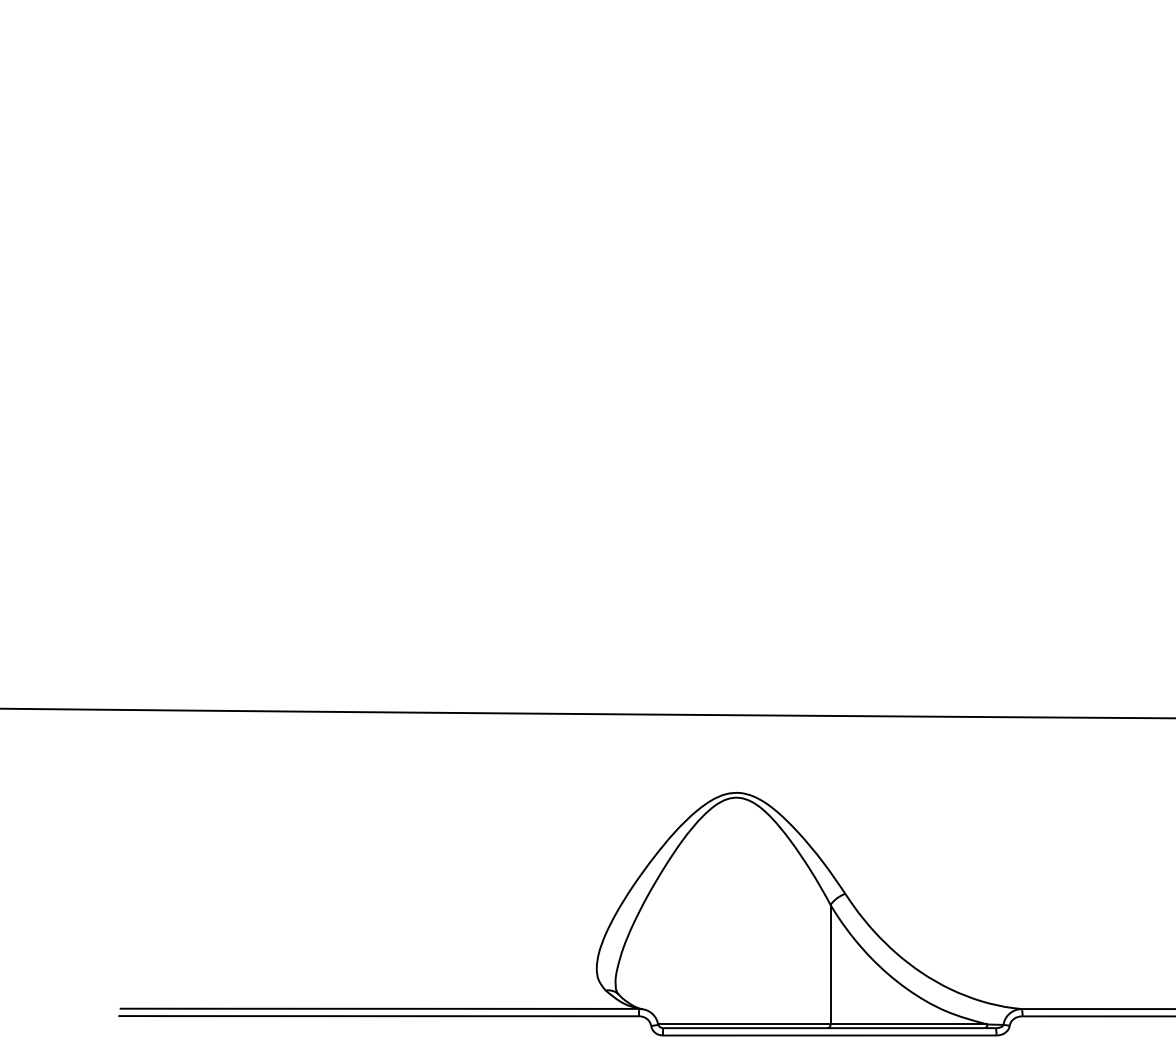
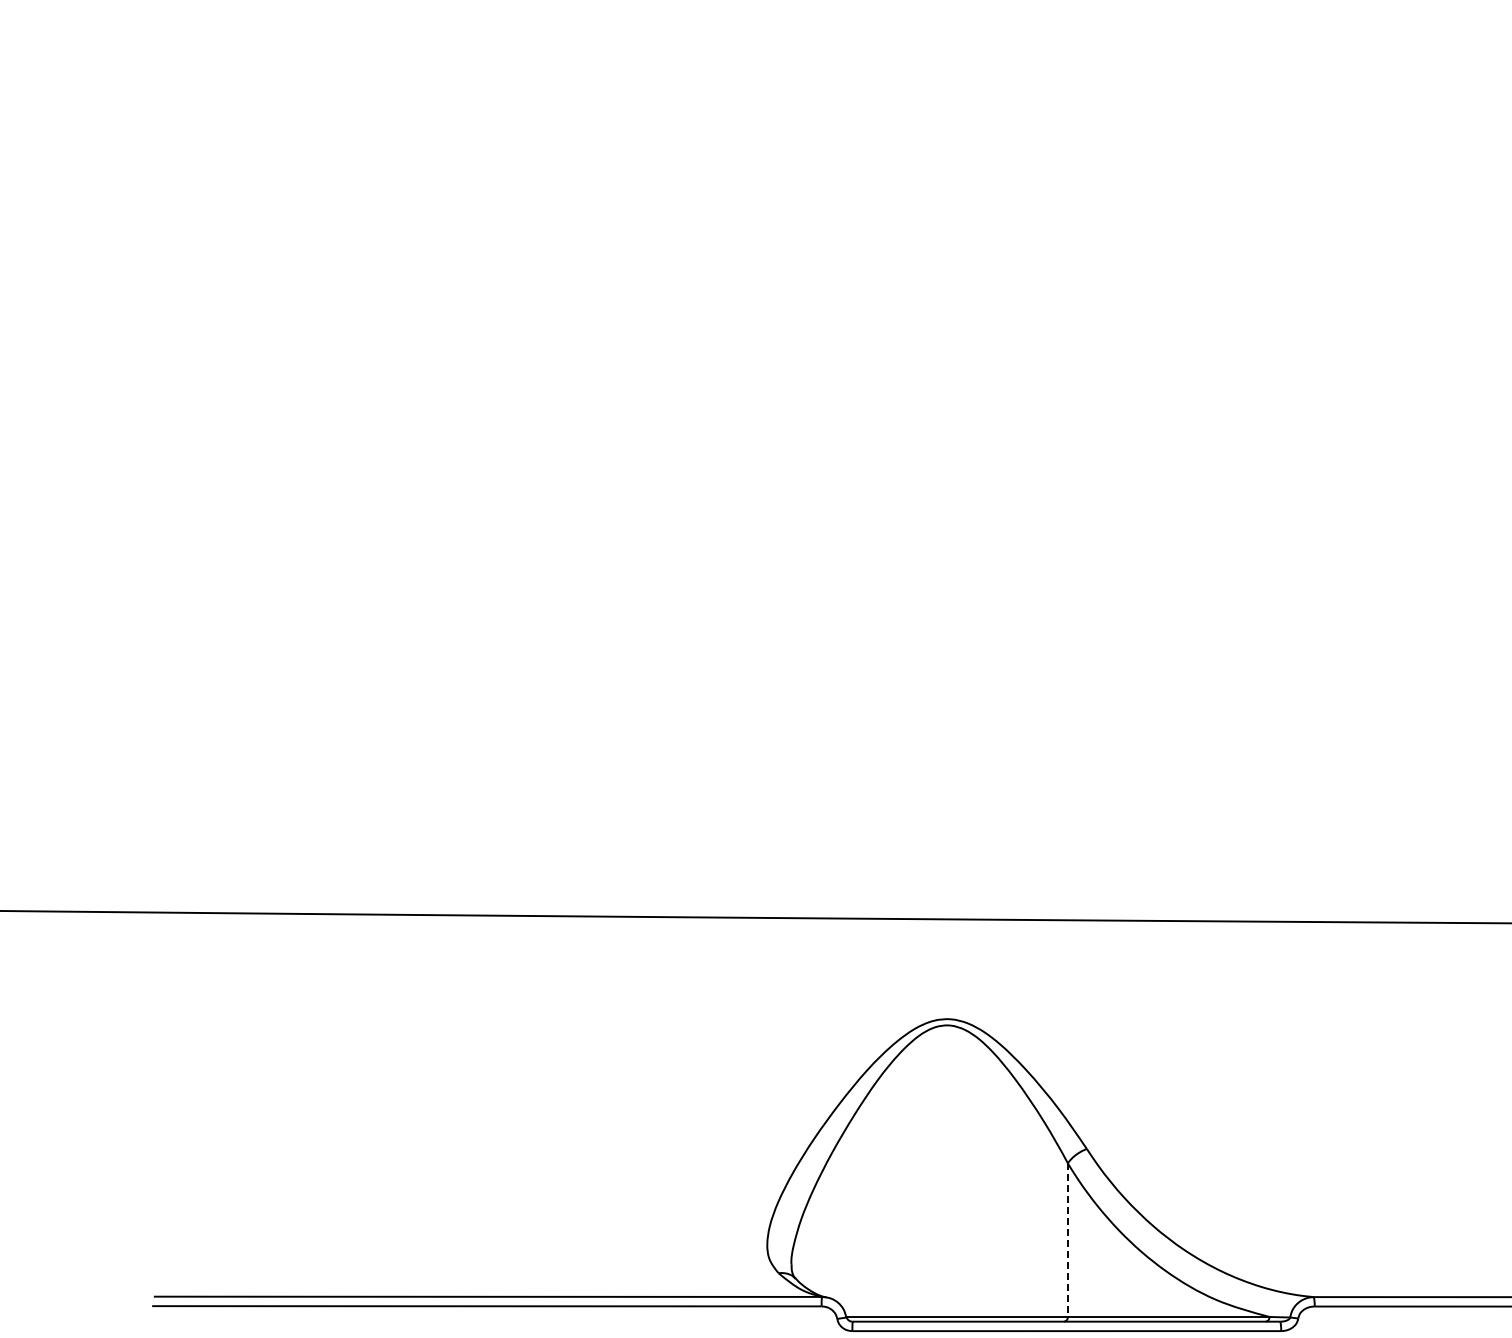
line: (830, 965) -> (1067, 1240), solid -> dashed

